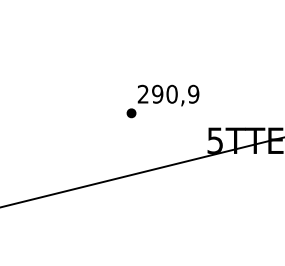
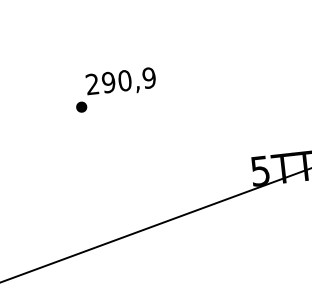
text: (162, 101) -> (115, 90), moved

